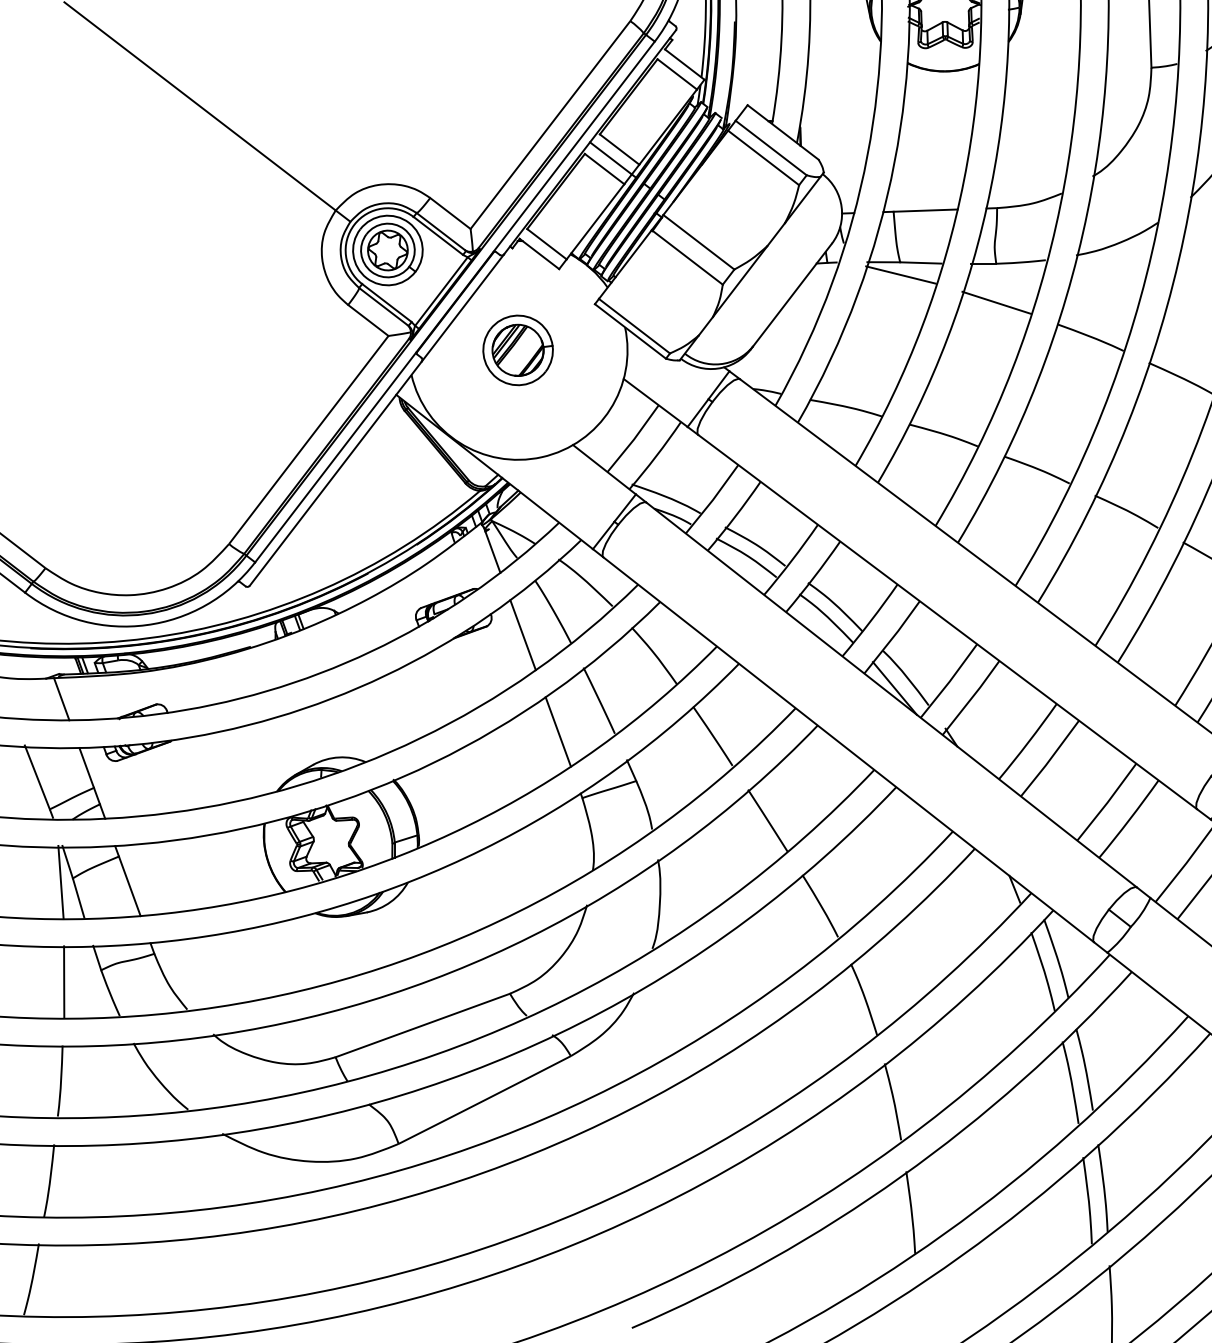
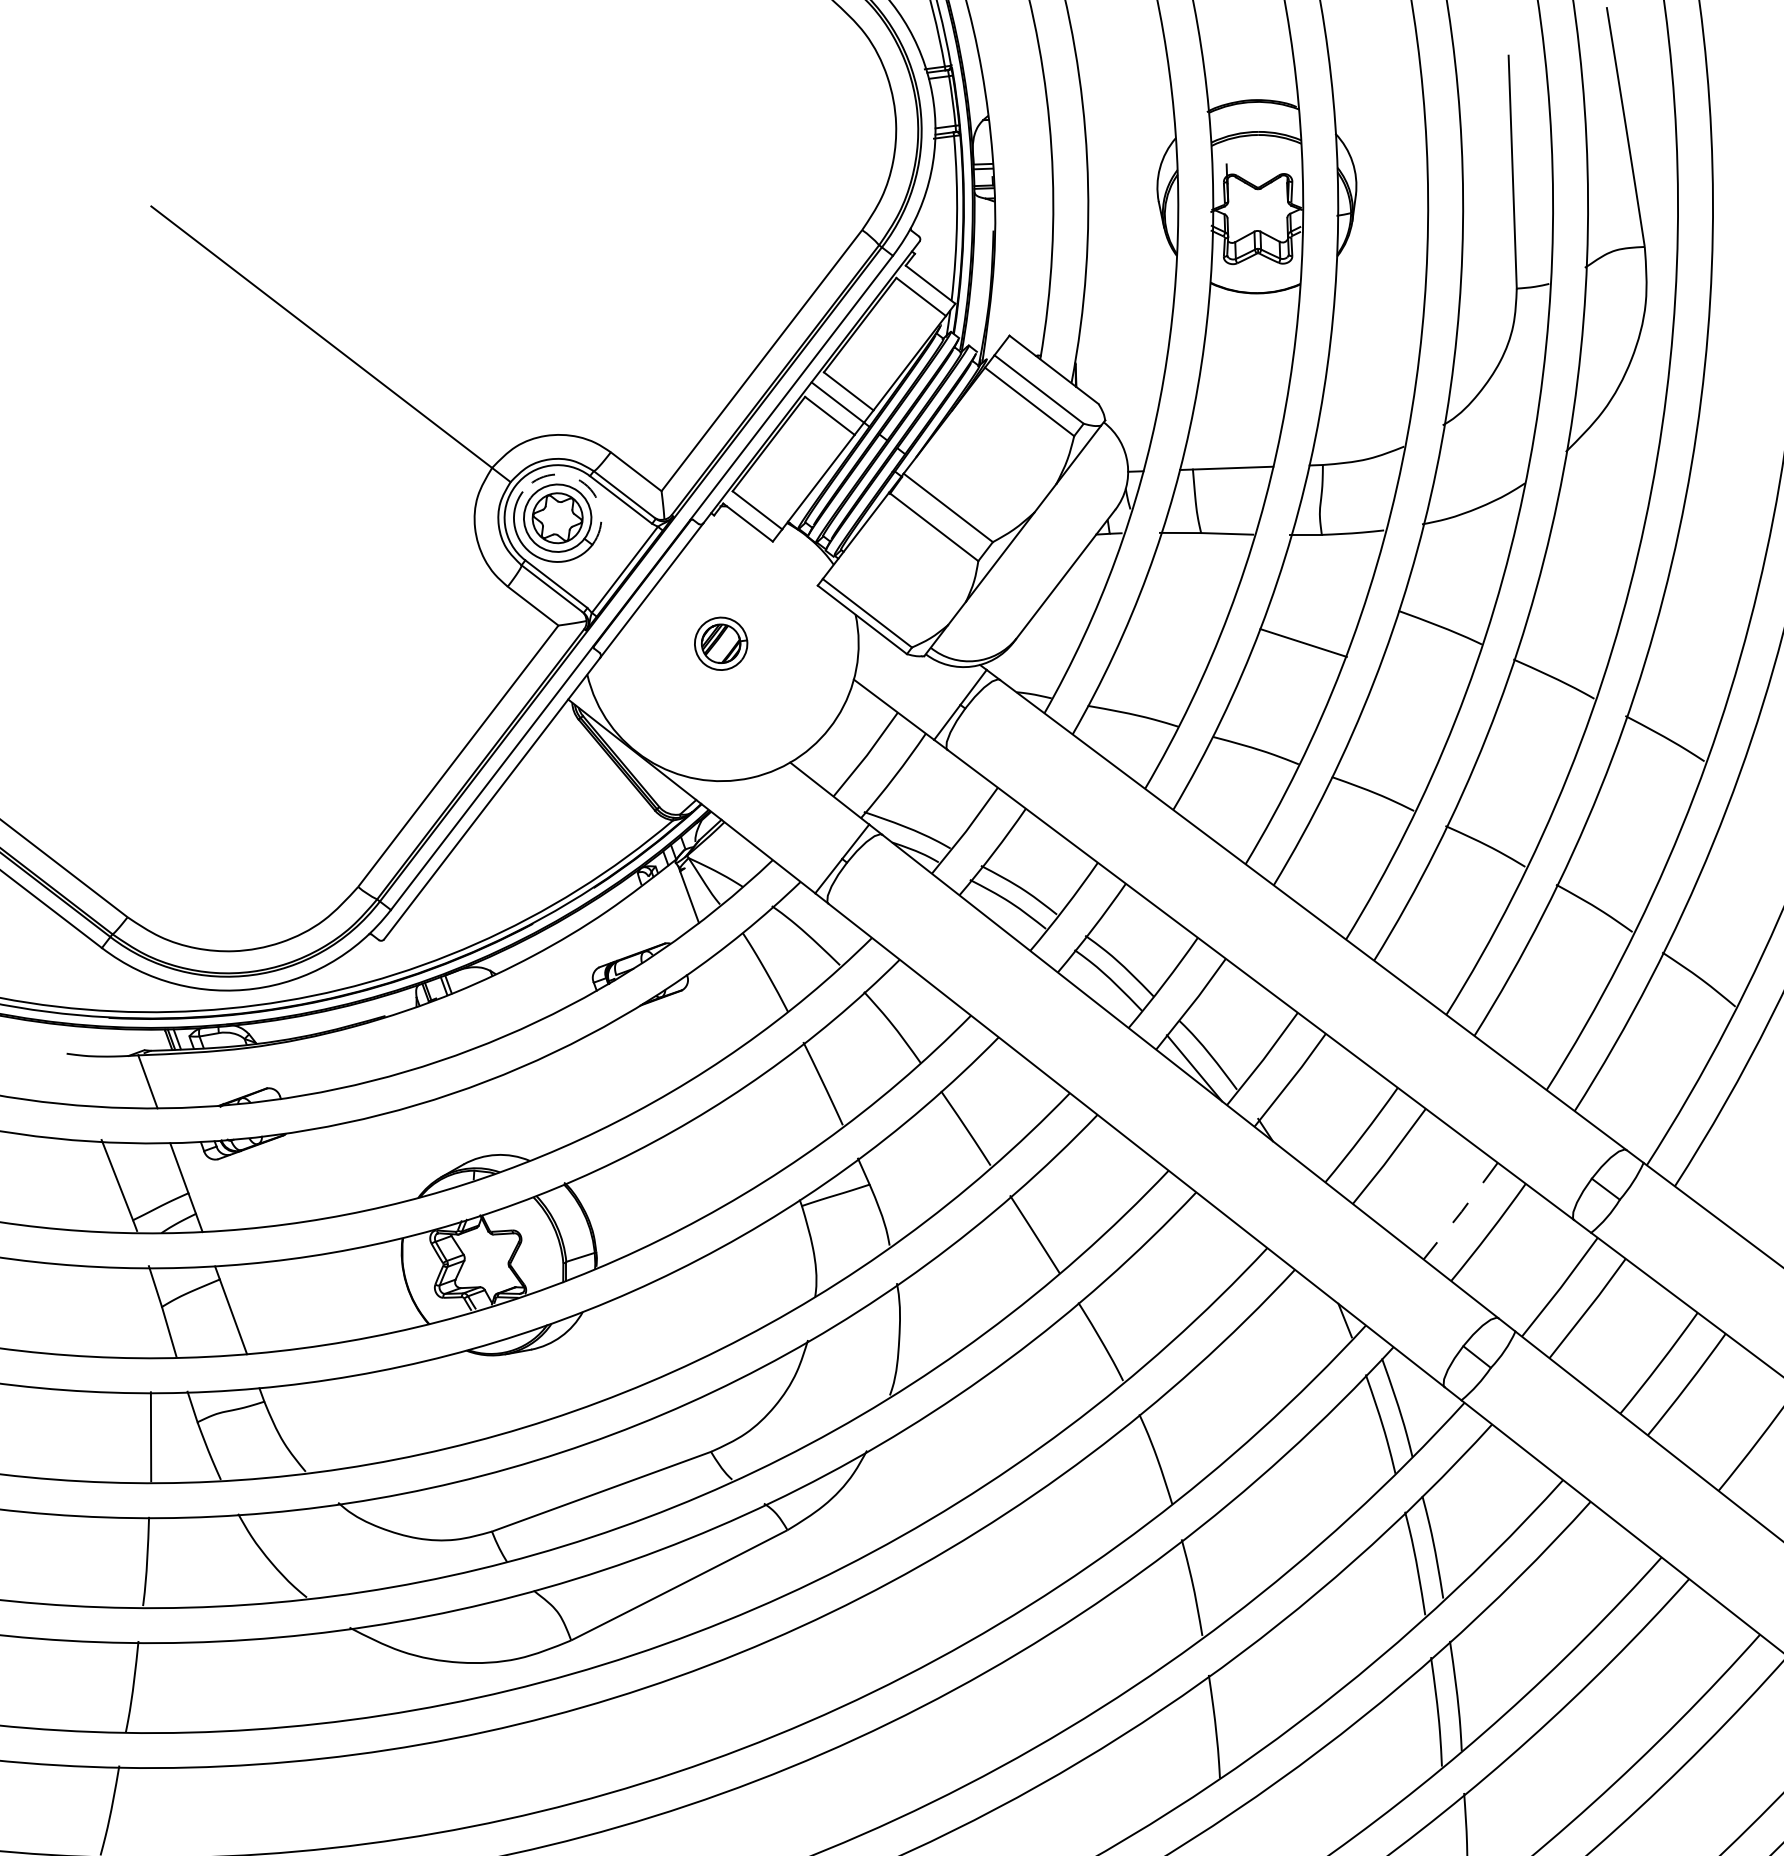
arc: (409, 222) -> (584, 483), solid -> dashed
line: (900, 274) -> (1201, 548), removed
line: (996, 302) -> (1303, 642), moved
part: (517, 350) -> (720, 643), size x0.6
line: (523, 635) -> (727, 1001), removed
line: (558, 731) -> (771, 1122), removed
line: (1107, 802) -> (1461, 1211), solid -> dashed
line: (60, 882) -> (146, 1311), removed

